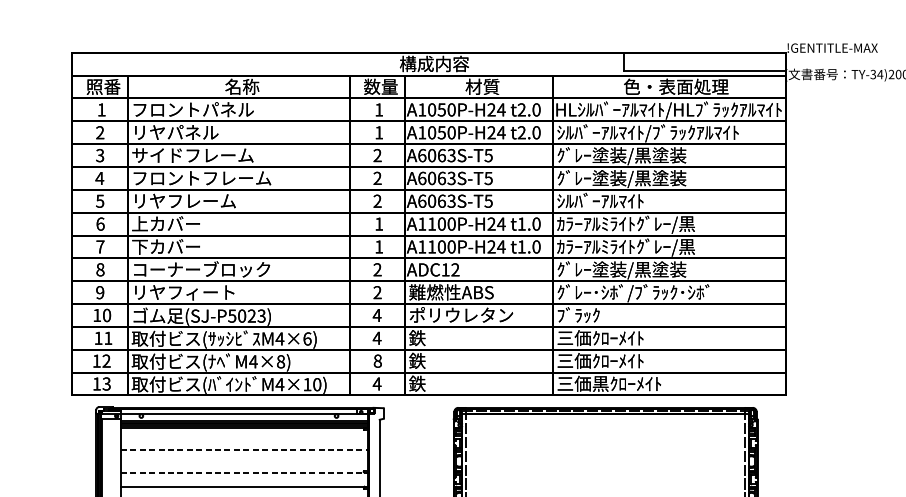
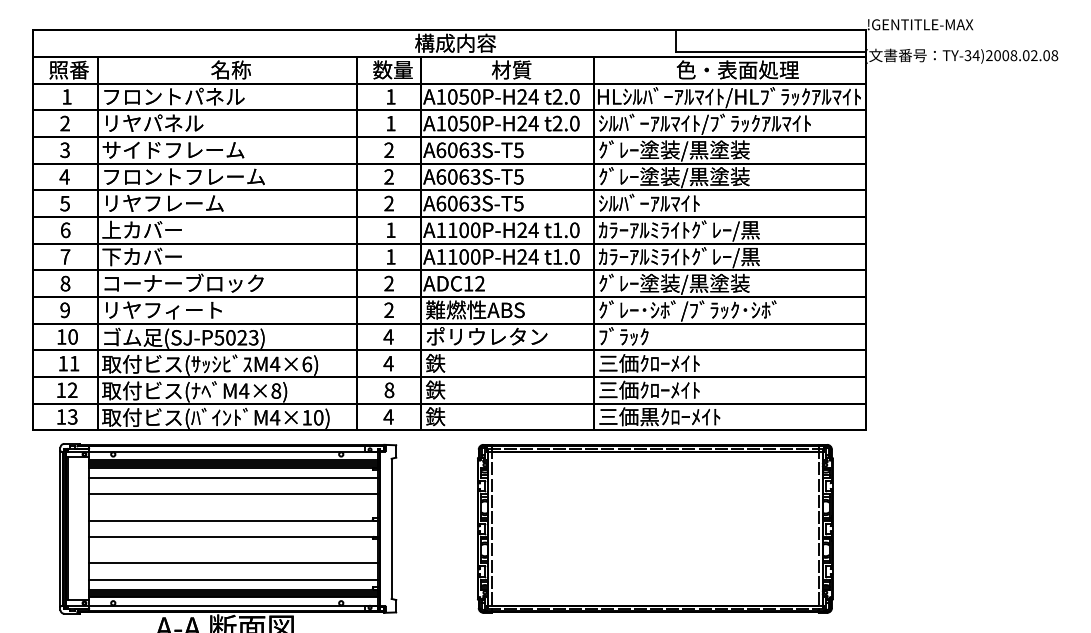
line: (244, 435) -> (233, 477), added
line: (245, 450) -> (234, 494), dashed -> solid
line: (245, 472) -> (234, 520), dashed -> solid

